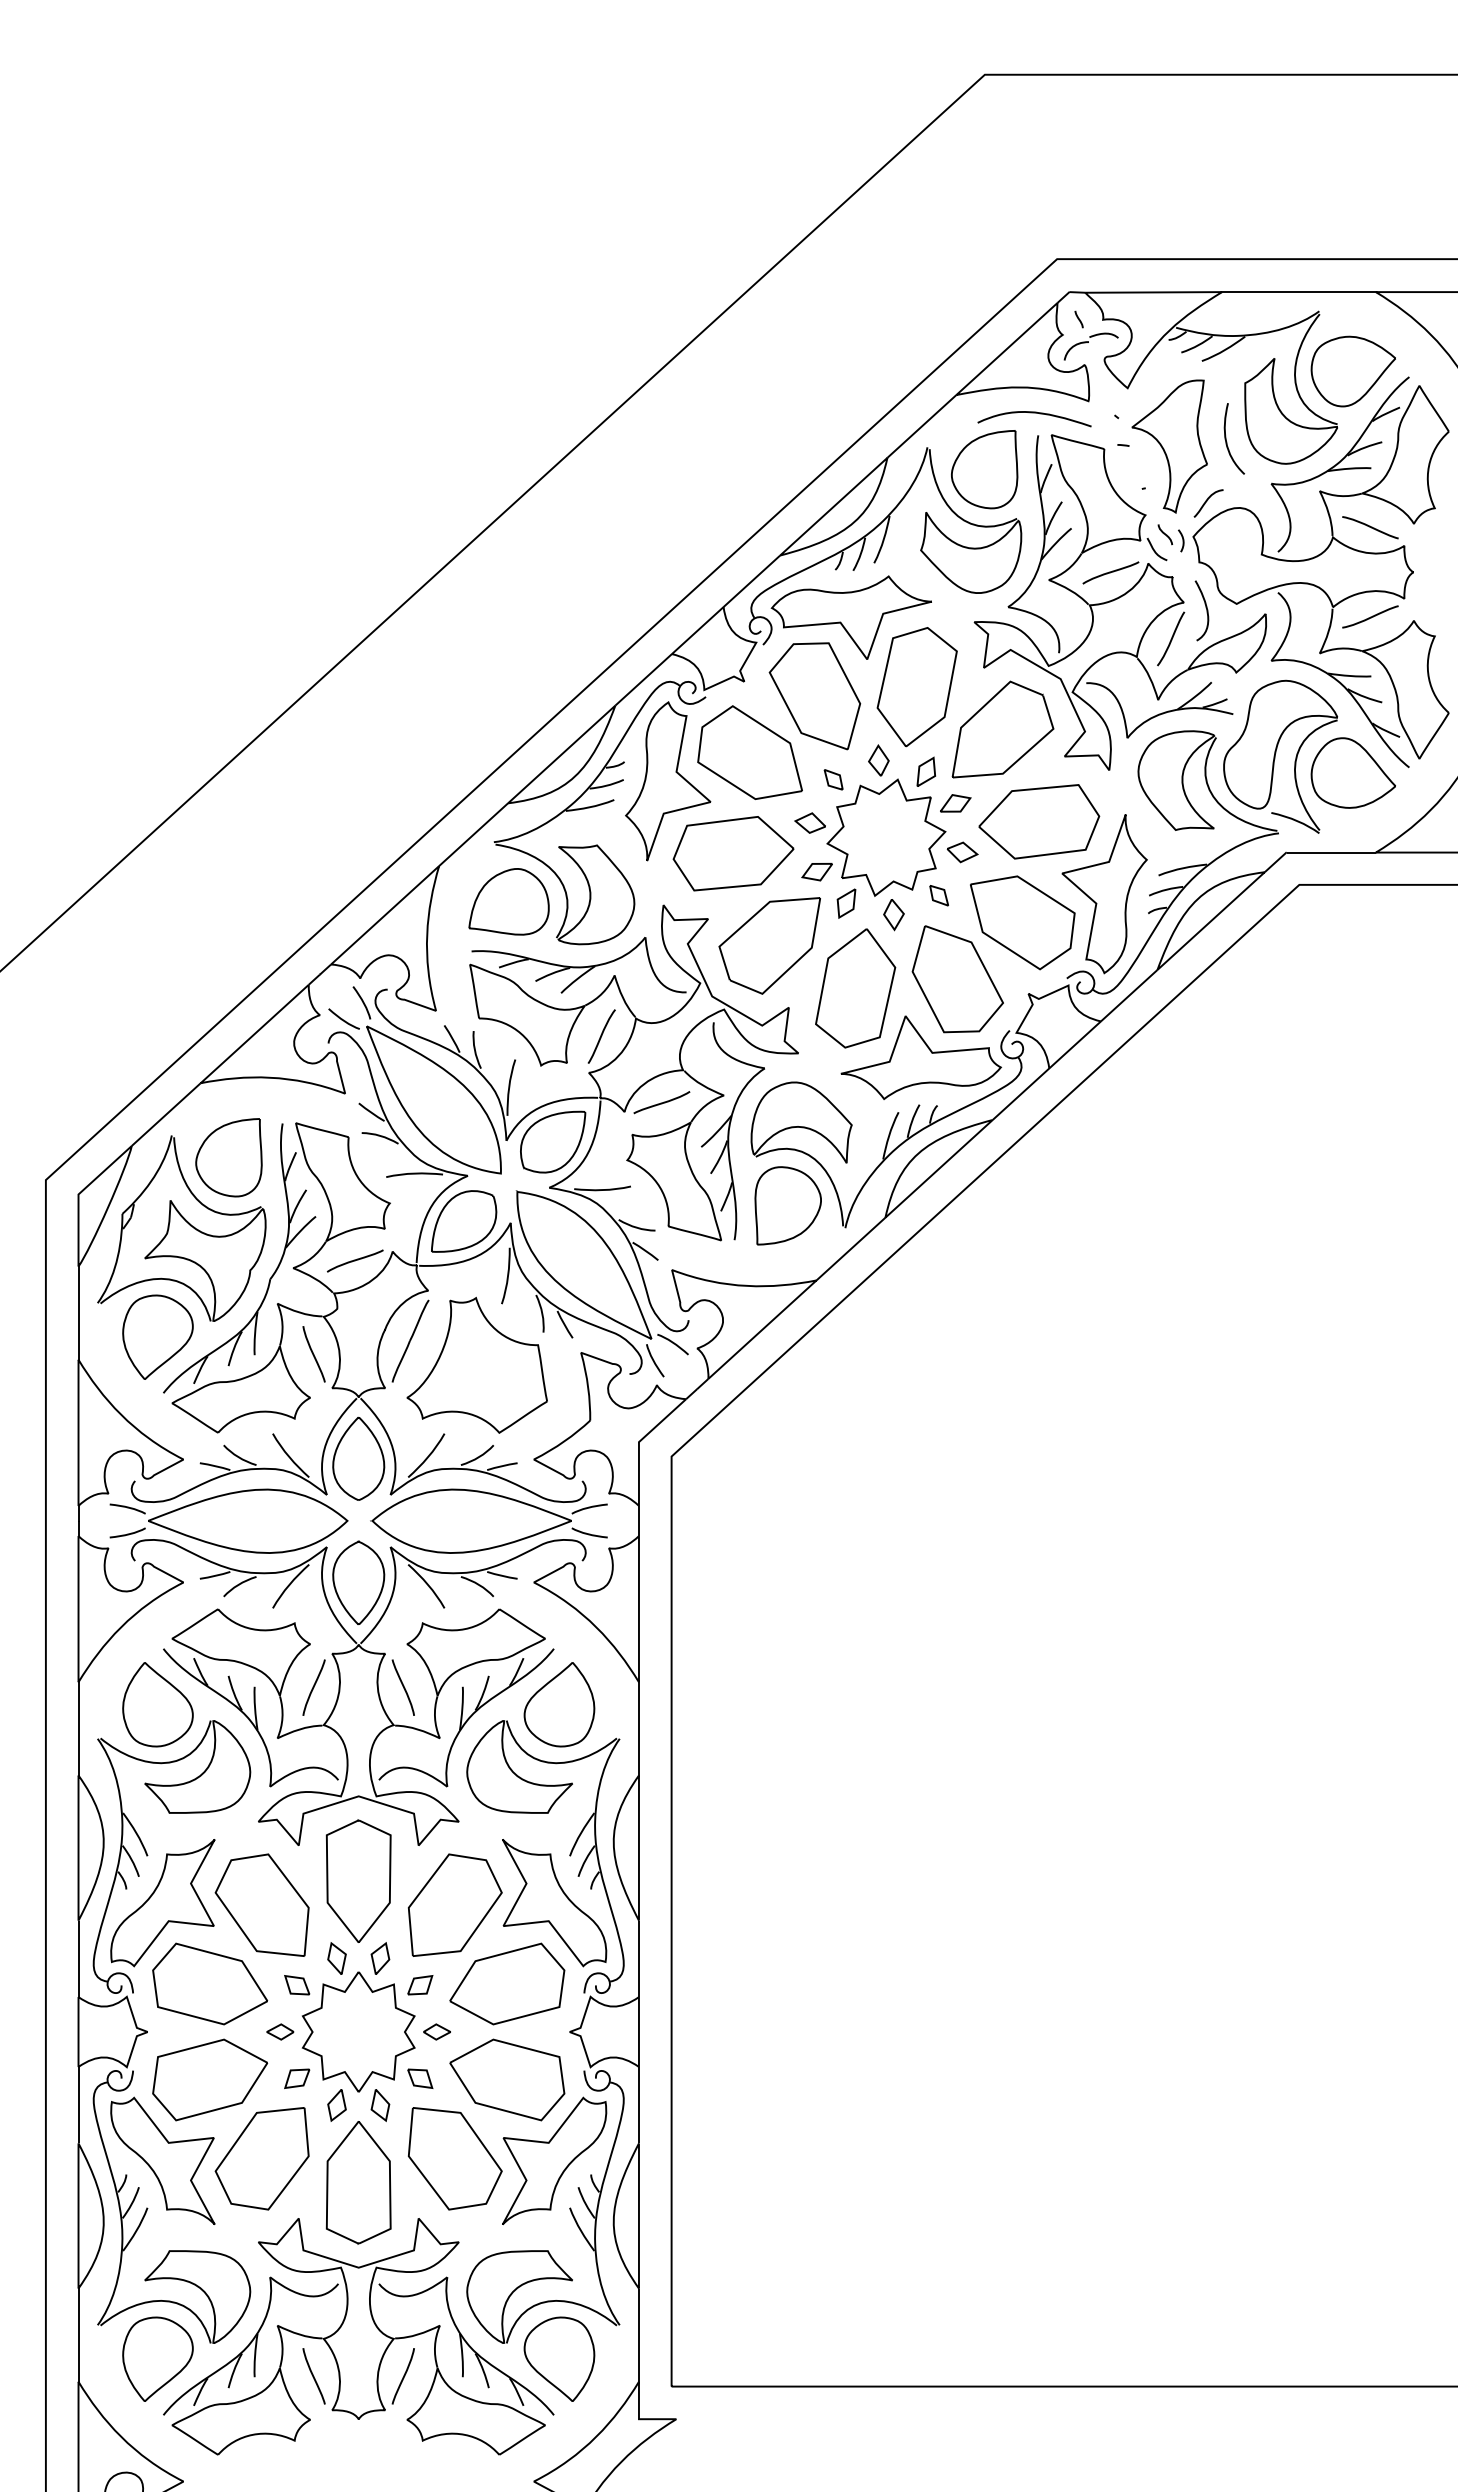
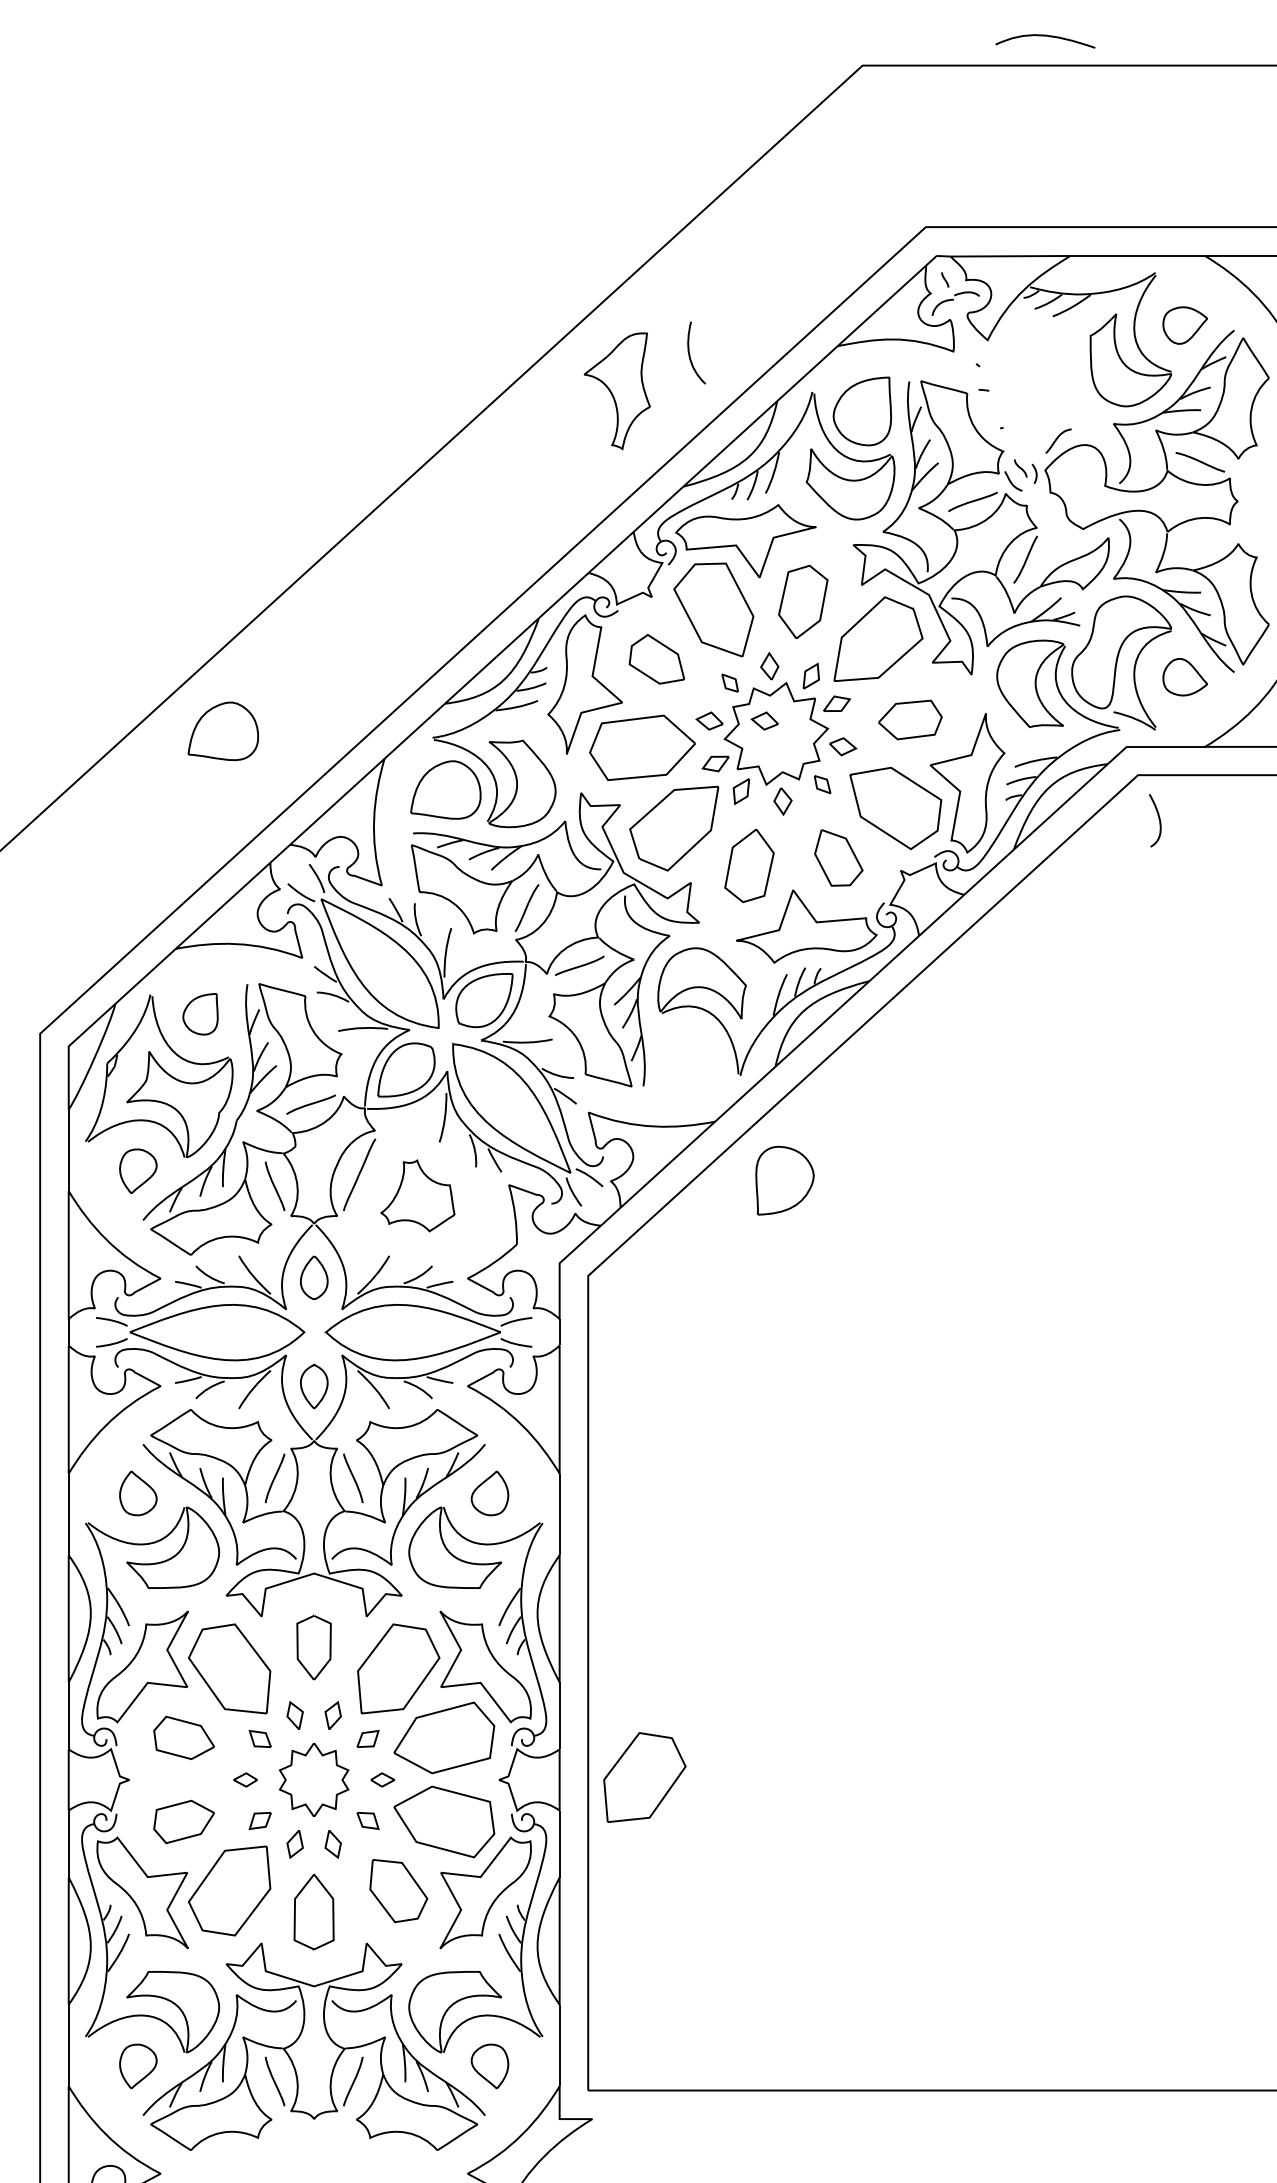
part: (1352, 371) -> (1184, 325), size x0.6
curve: (1034, 413) -> (1045, 36), moved
curve: (1226, 438) -> (689, 352), moved
part: (1169, 446) -> (617, 391), moved
curve: (1205, 607) -> (1158, 817), moved
curve: (1370, 616) -> (1200, 540), removed
part: (916, 687) -> (802, 602), size x0.7
part: (749, 752) -> (656, 659), size x0.6
part: (1352, 772) -> (1184, 676), size x0.6
part: (1039, 821) -> (910, 719), size x0.6
part: (872, 822) -> (764, 720), added
part: (254, 834) -> (222, 731), added
part: (957, 979) -> (838, 858), size x0.6
part: (855, 988) -> (749, 865), size x0.7
part: (228, 1157) -> (200, 1013), size x0.6
part: (787, 1205) -> (784, 1180), moved
part: (157, 1336) -> (137, 1170), size x0.6
part: (476, 1364) -> (417, 1195), size x0.6
part: (358, 1458) -> (313, 1277), size x0.6
part: (358, 1582) -> (313, 1386), size x0.6
part: (157, 1704) -> (137, 1493), size x0.6
part: (559, 1704) -> (490, 1493), size x0.6
part: (358, 1880) -> (313, 1647), size x0.6
part: (210, 1983) -> (184, 1737), size x0.6
part: (736, 2028) -> (645, 1776), added
part: (358, 2031) -> (313, 1779), size x0.7
part: (210, 2079) -> (184, 1821), size x0.6
part: (455, 2158) -> (398, 1890), size x0.7
part: (358, 2182) -> (313, 1911), size x0.7
part: (157, 2358) -> (137, 2065), size x0.6
part: (559, 2358) -> (490, 2065), size x0.6

